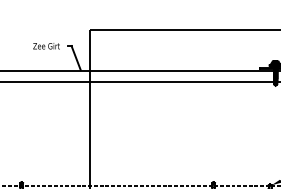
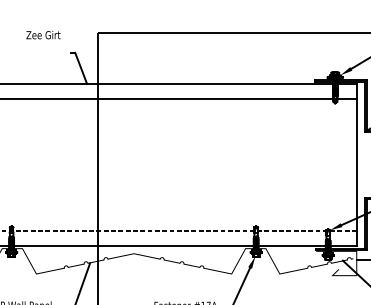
text: (46, 46) -> (43, 35), moved

